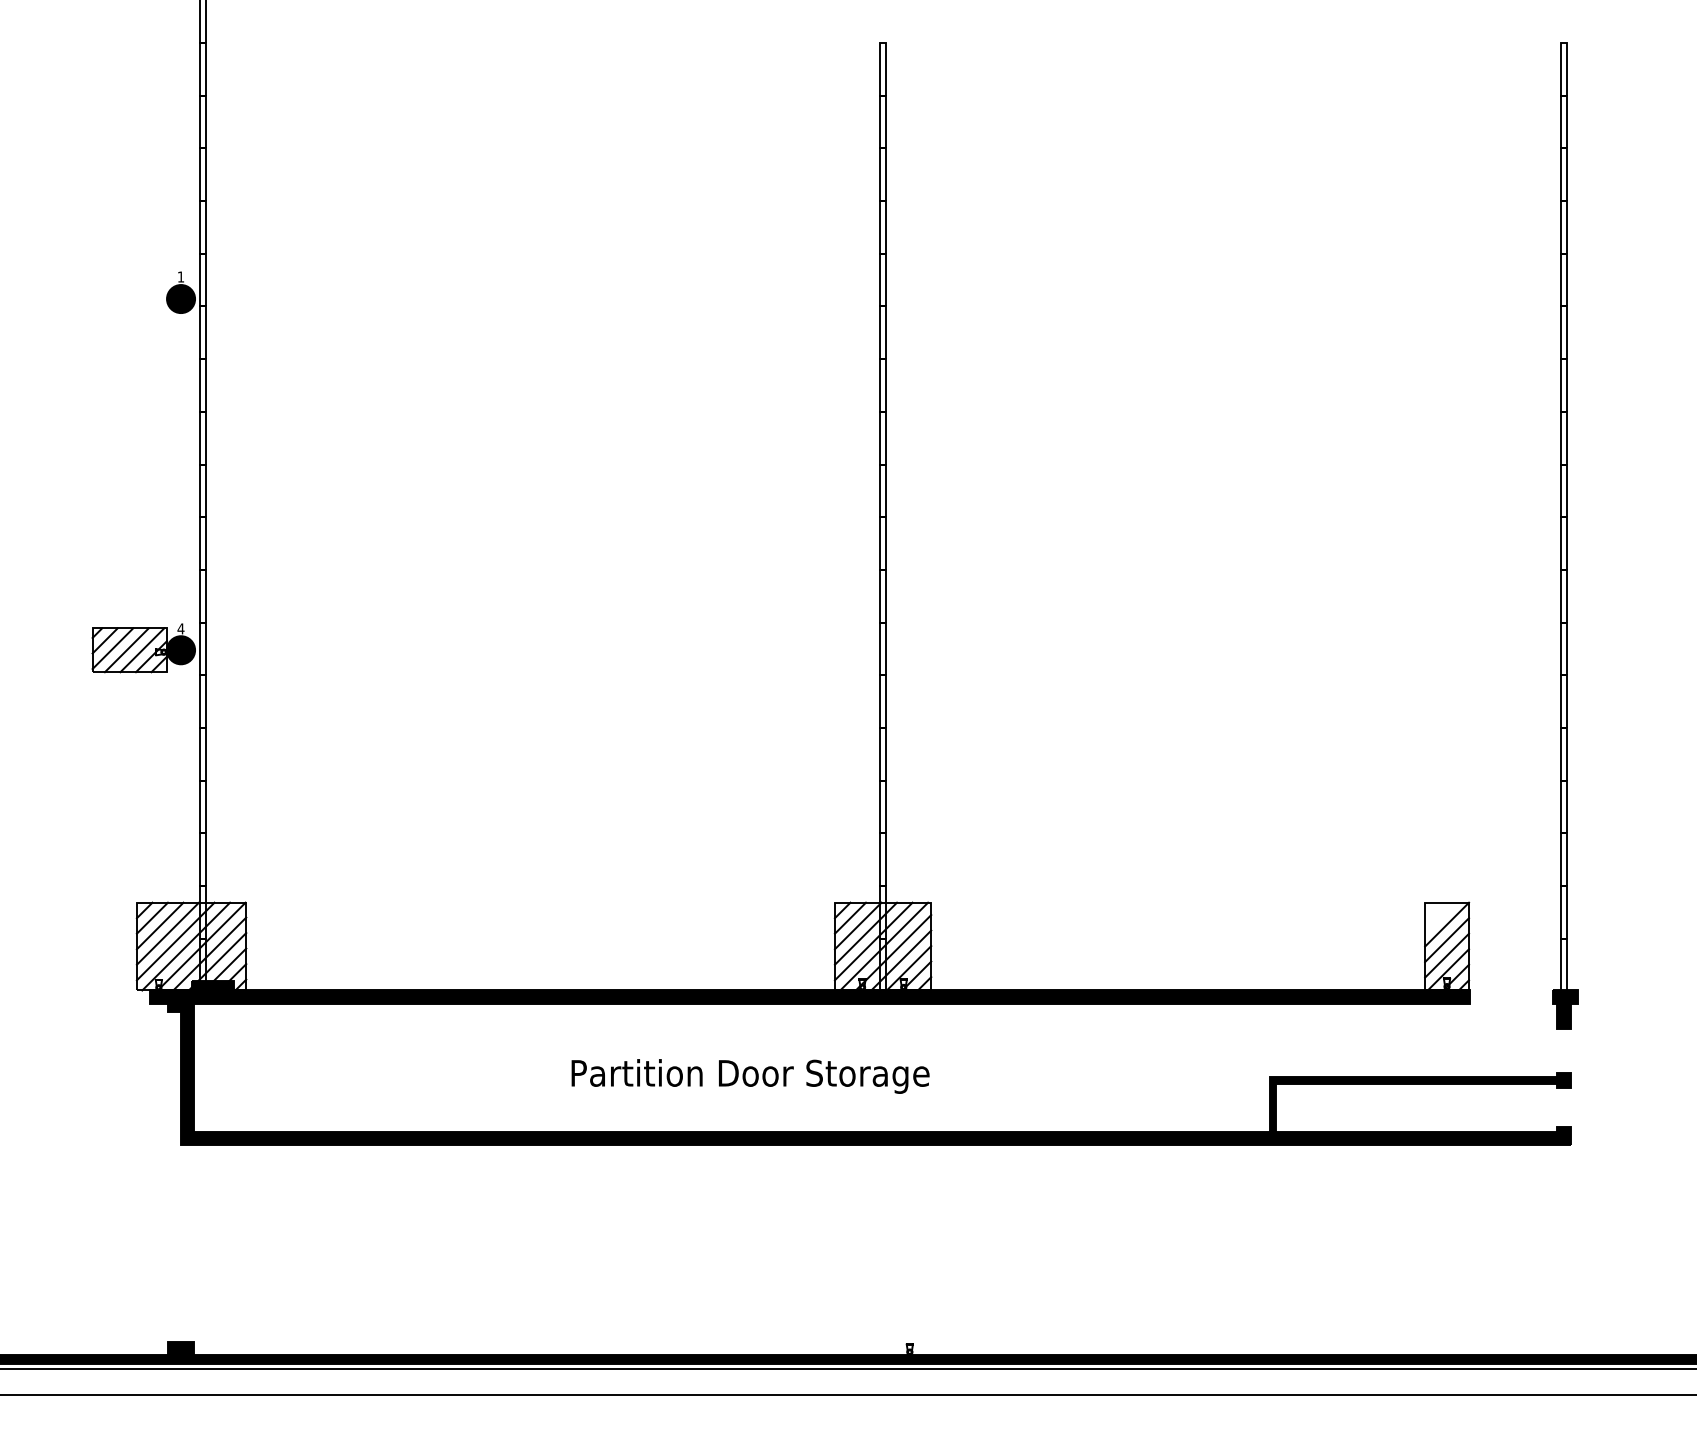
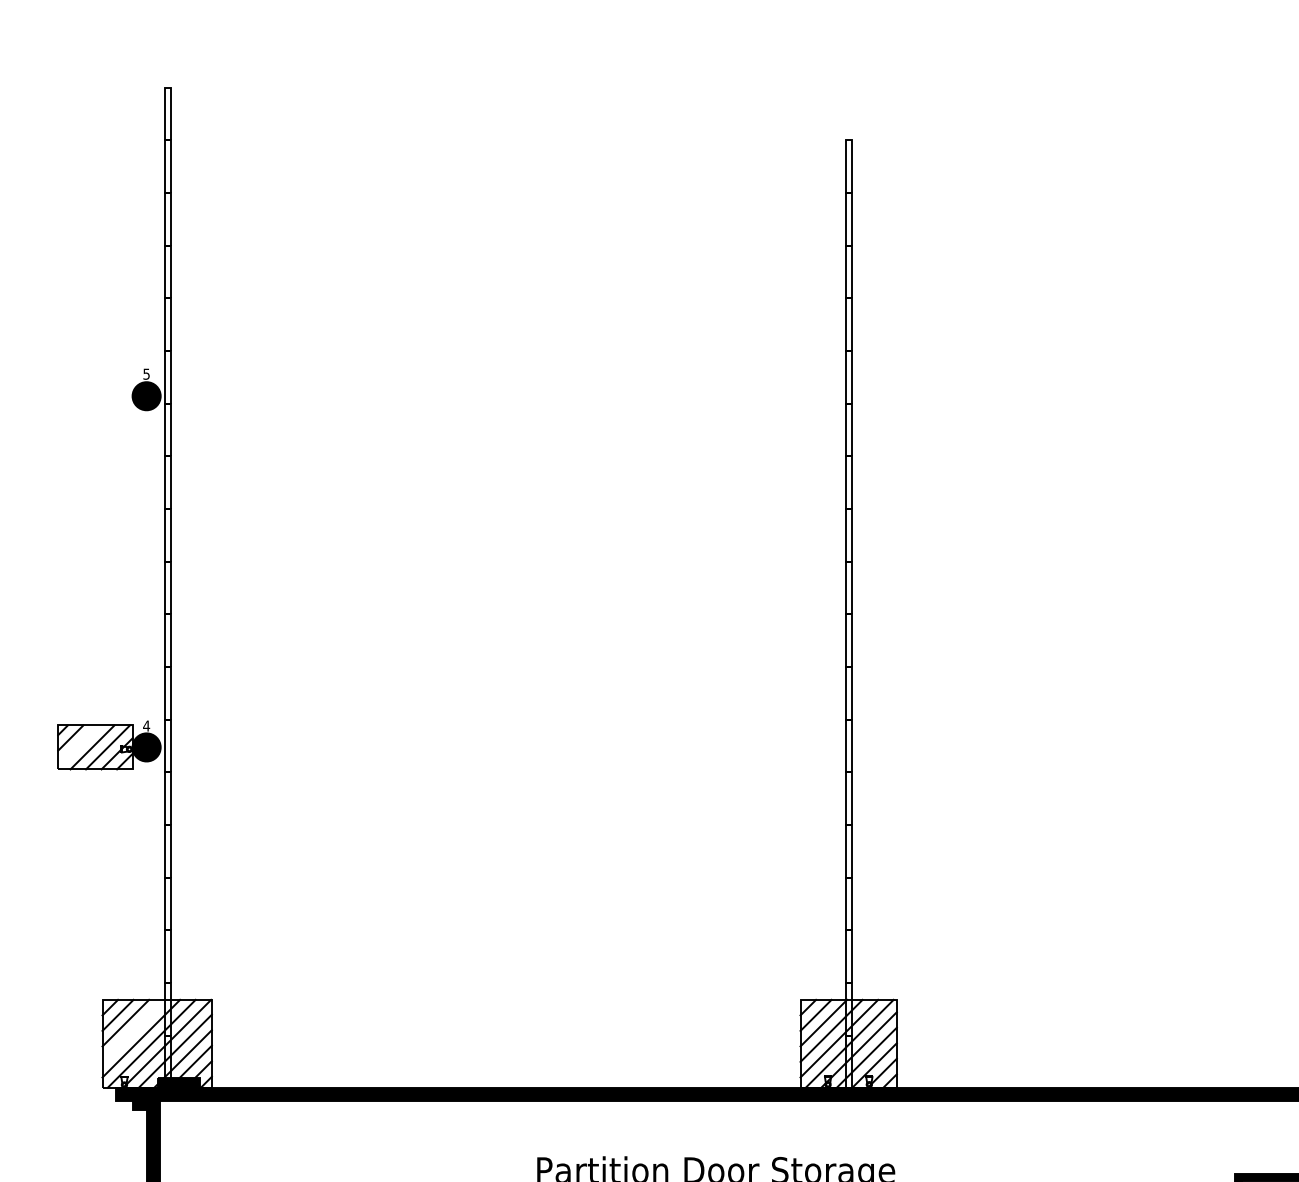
text: (180, 276) -> (146, 373), 1 -> 5
line: (112, 648) -> (78, 745), removed
line: (167, 933) -> (133, 1030), removed

